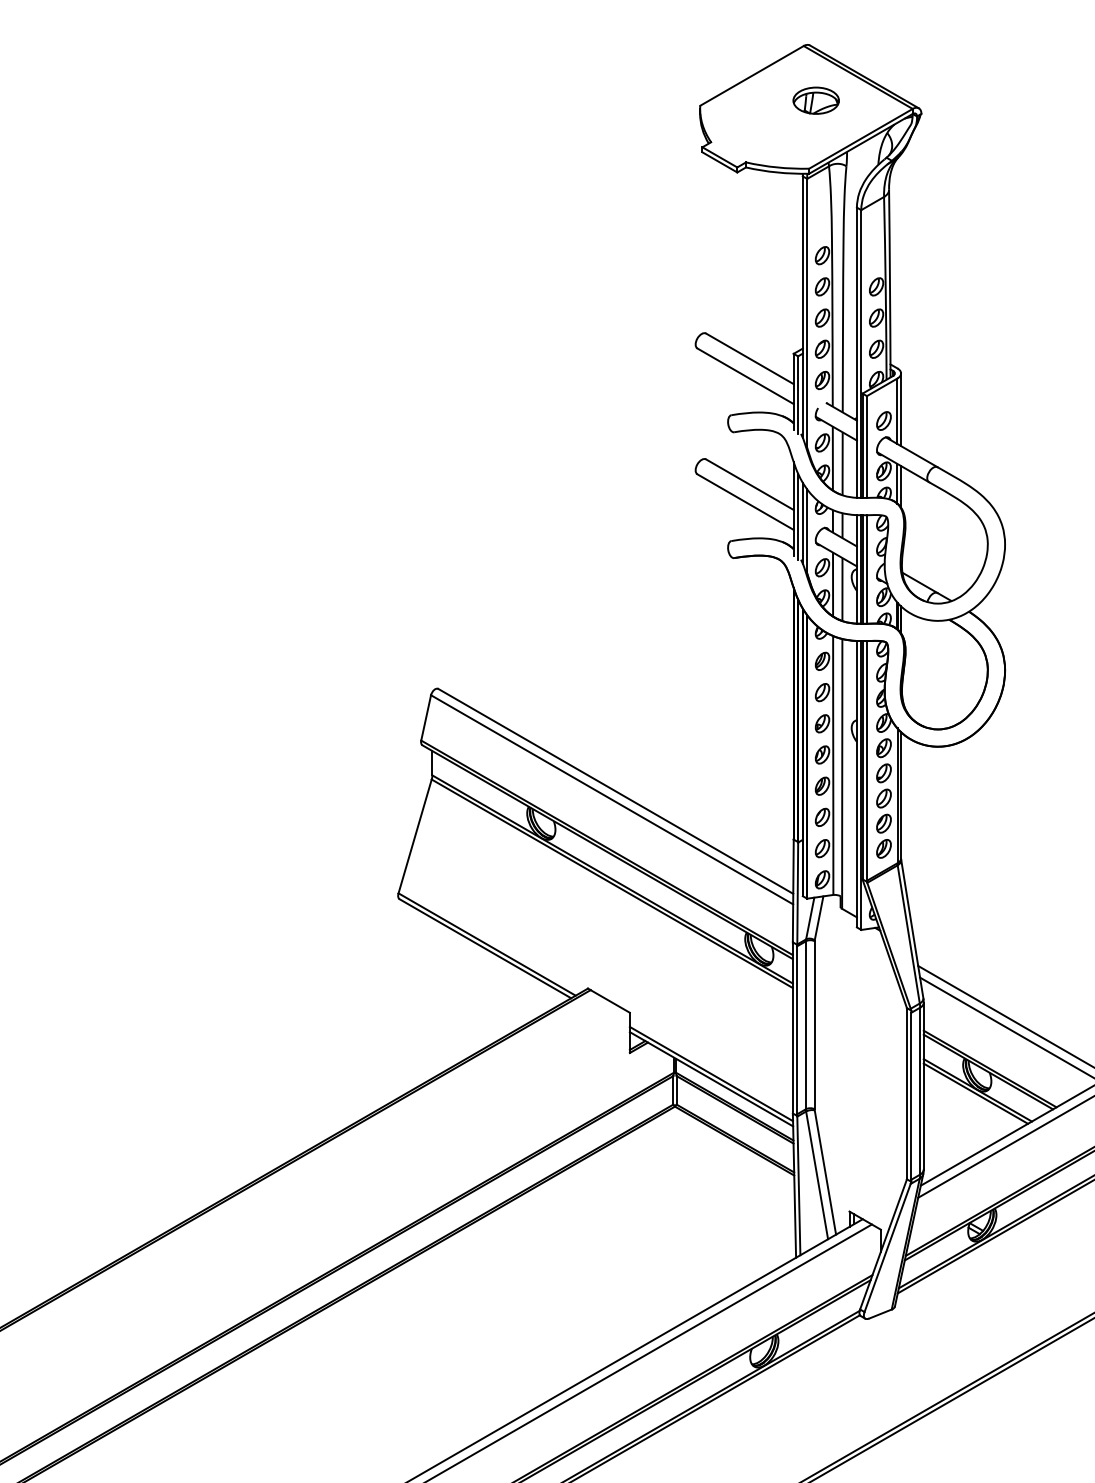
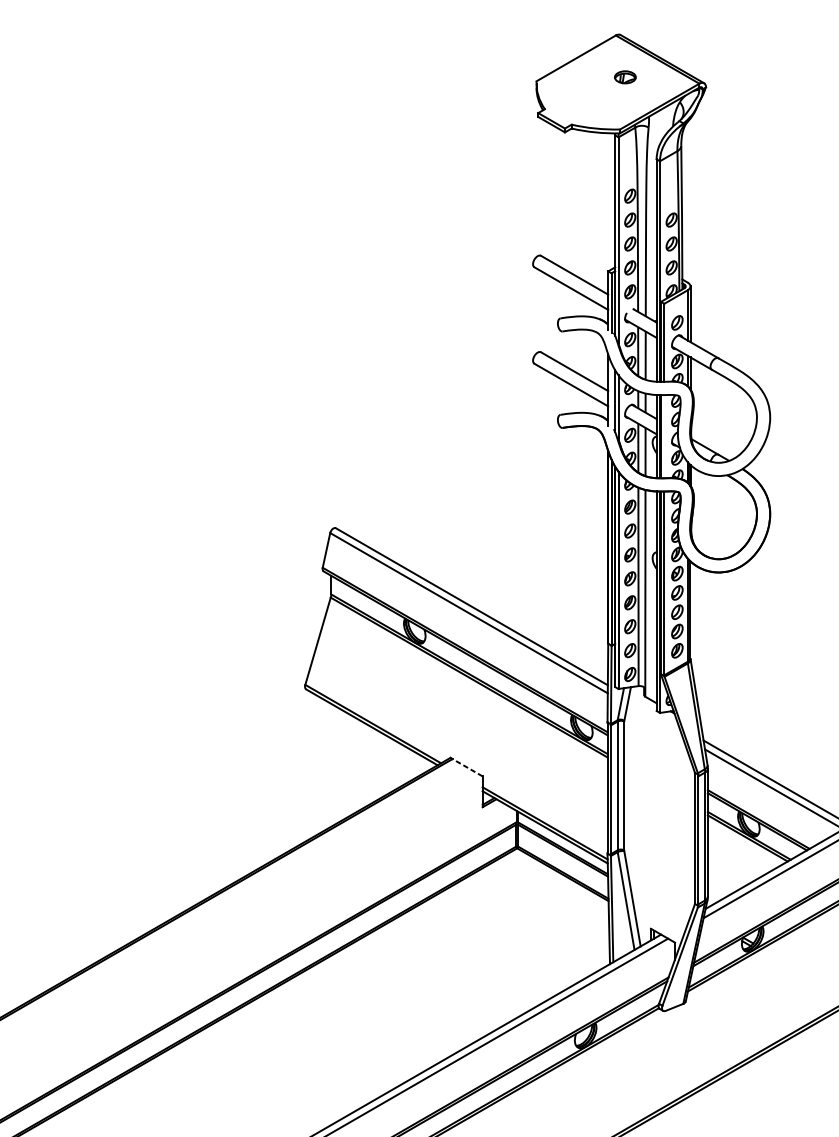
part: (815, 100) -> (624, 77), size x0.6
line: (798, 516) -> (611, 396), removed
line: (866, 569) -> (663, 436), removed
line: (610, 1001) -> (467, 767), solid -> dashed

